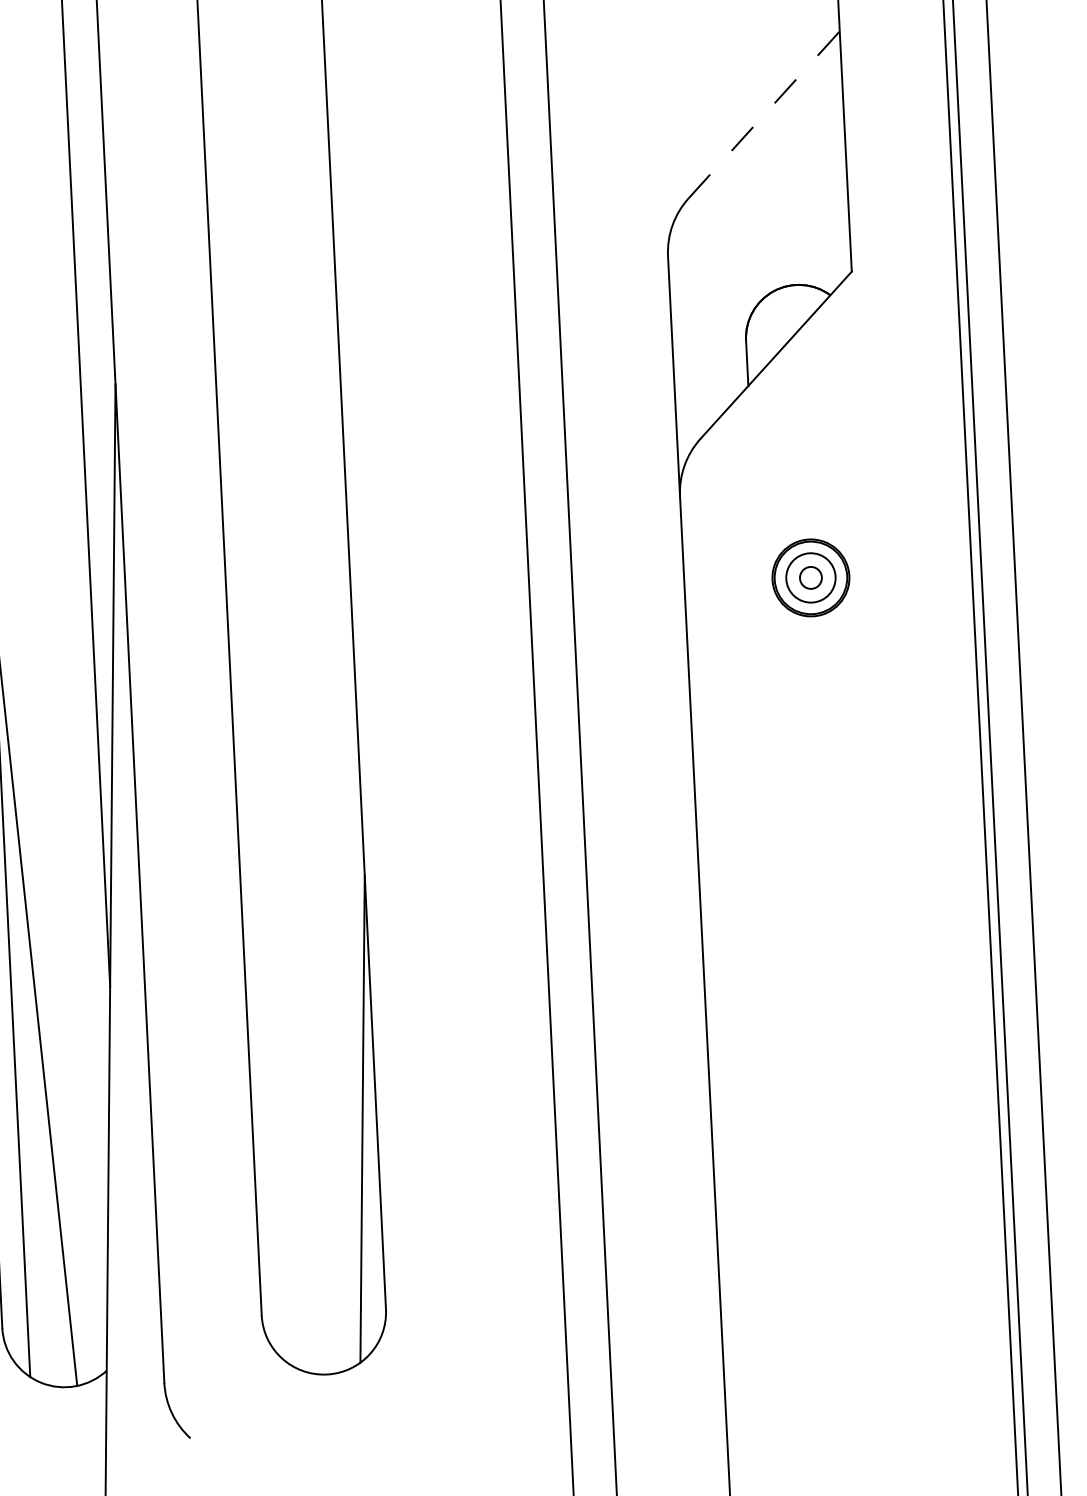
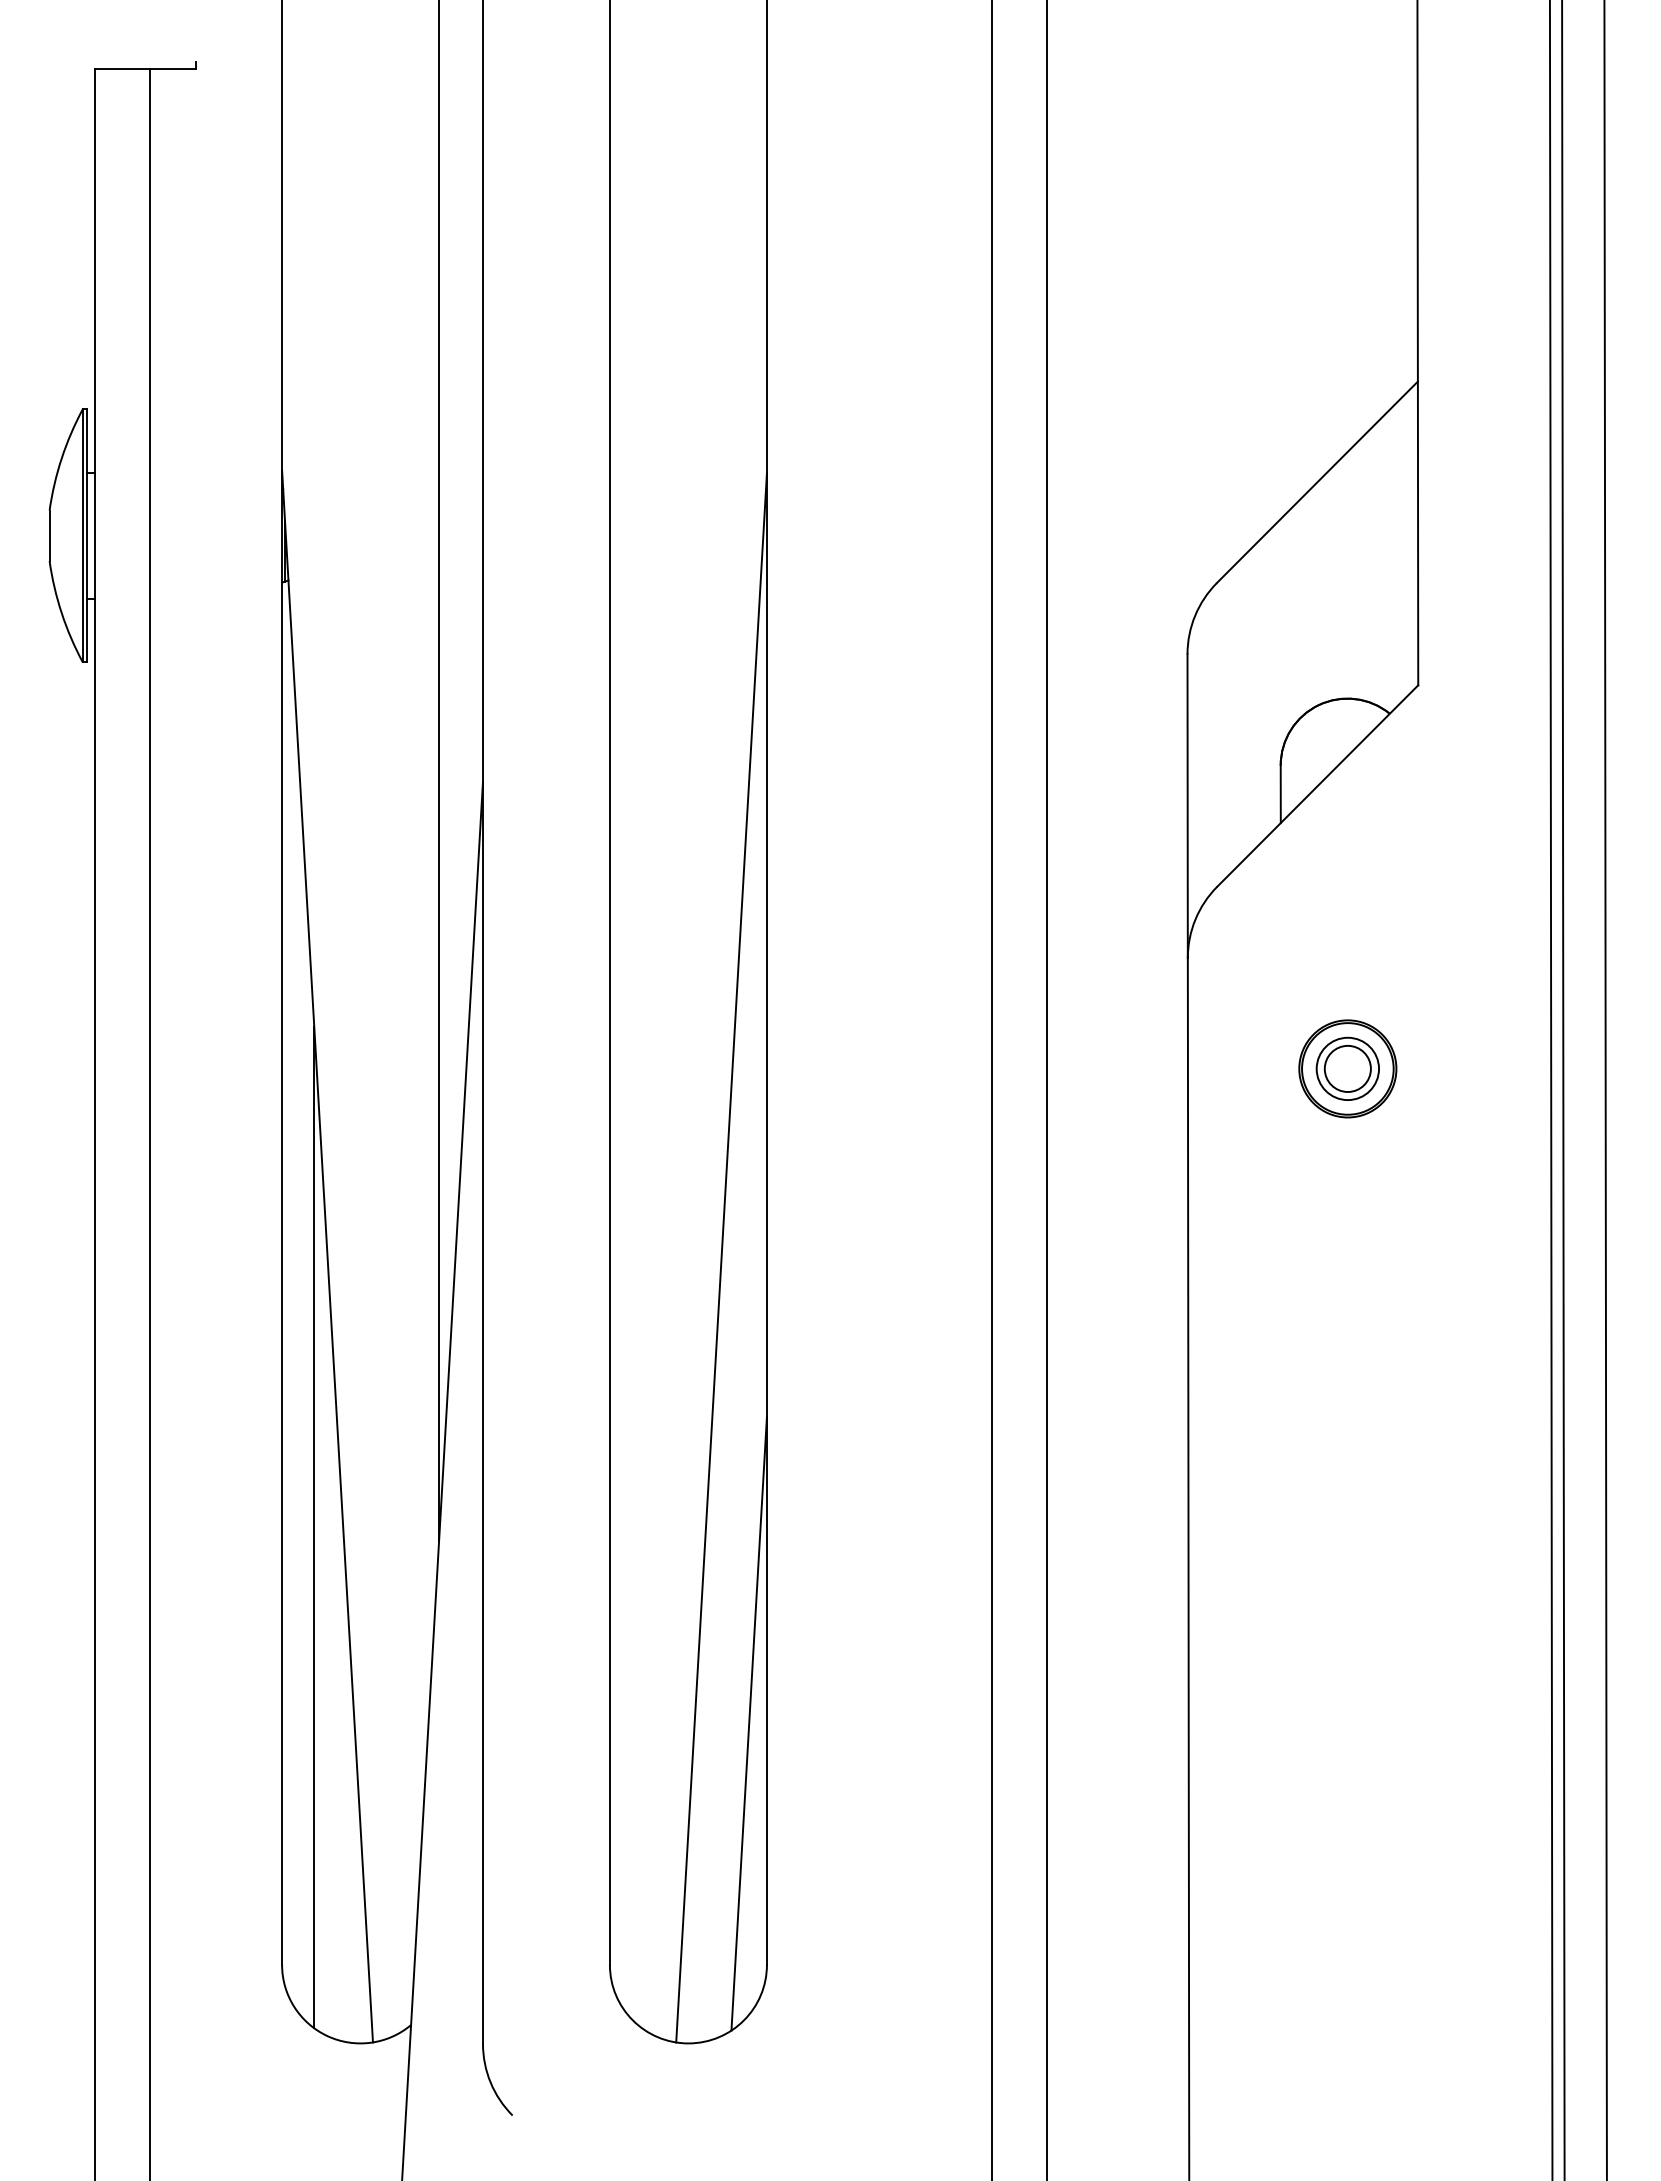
line: (764, 114) -> (1317, 481), dashed -> solid
circle: (810, 577) -> (1347, 1068), size x1.67
line: (322, 751) -> (721, 1257), added

